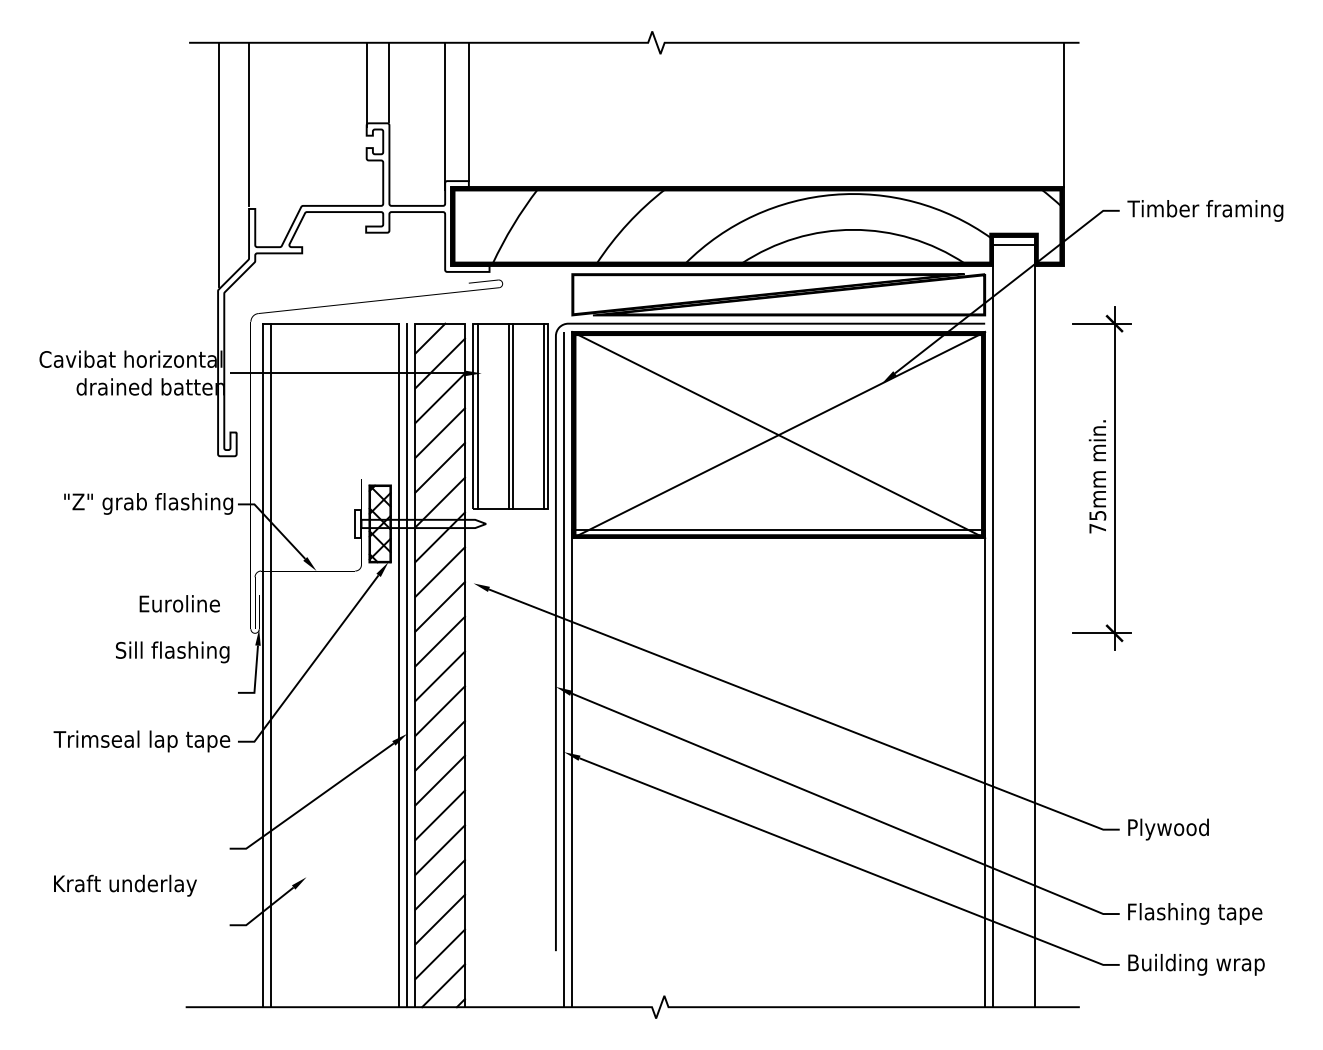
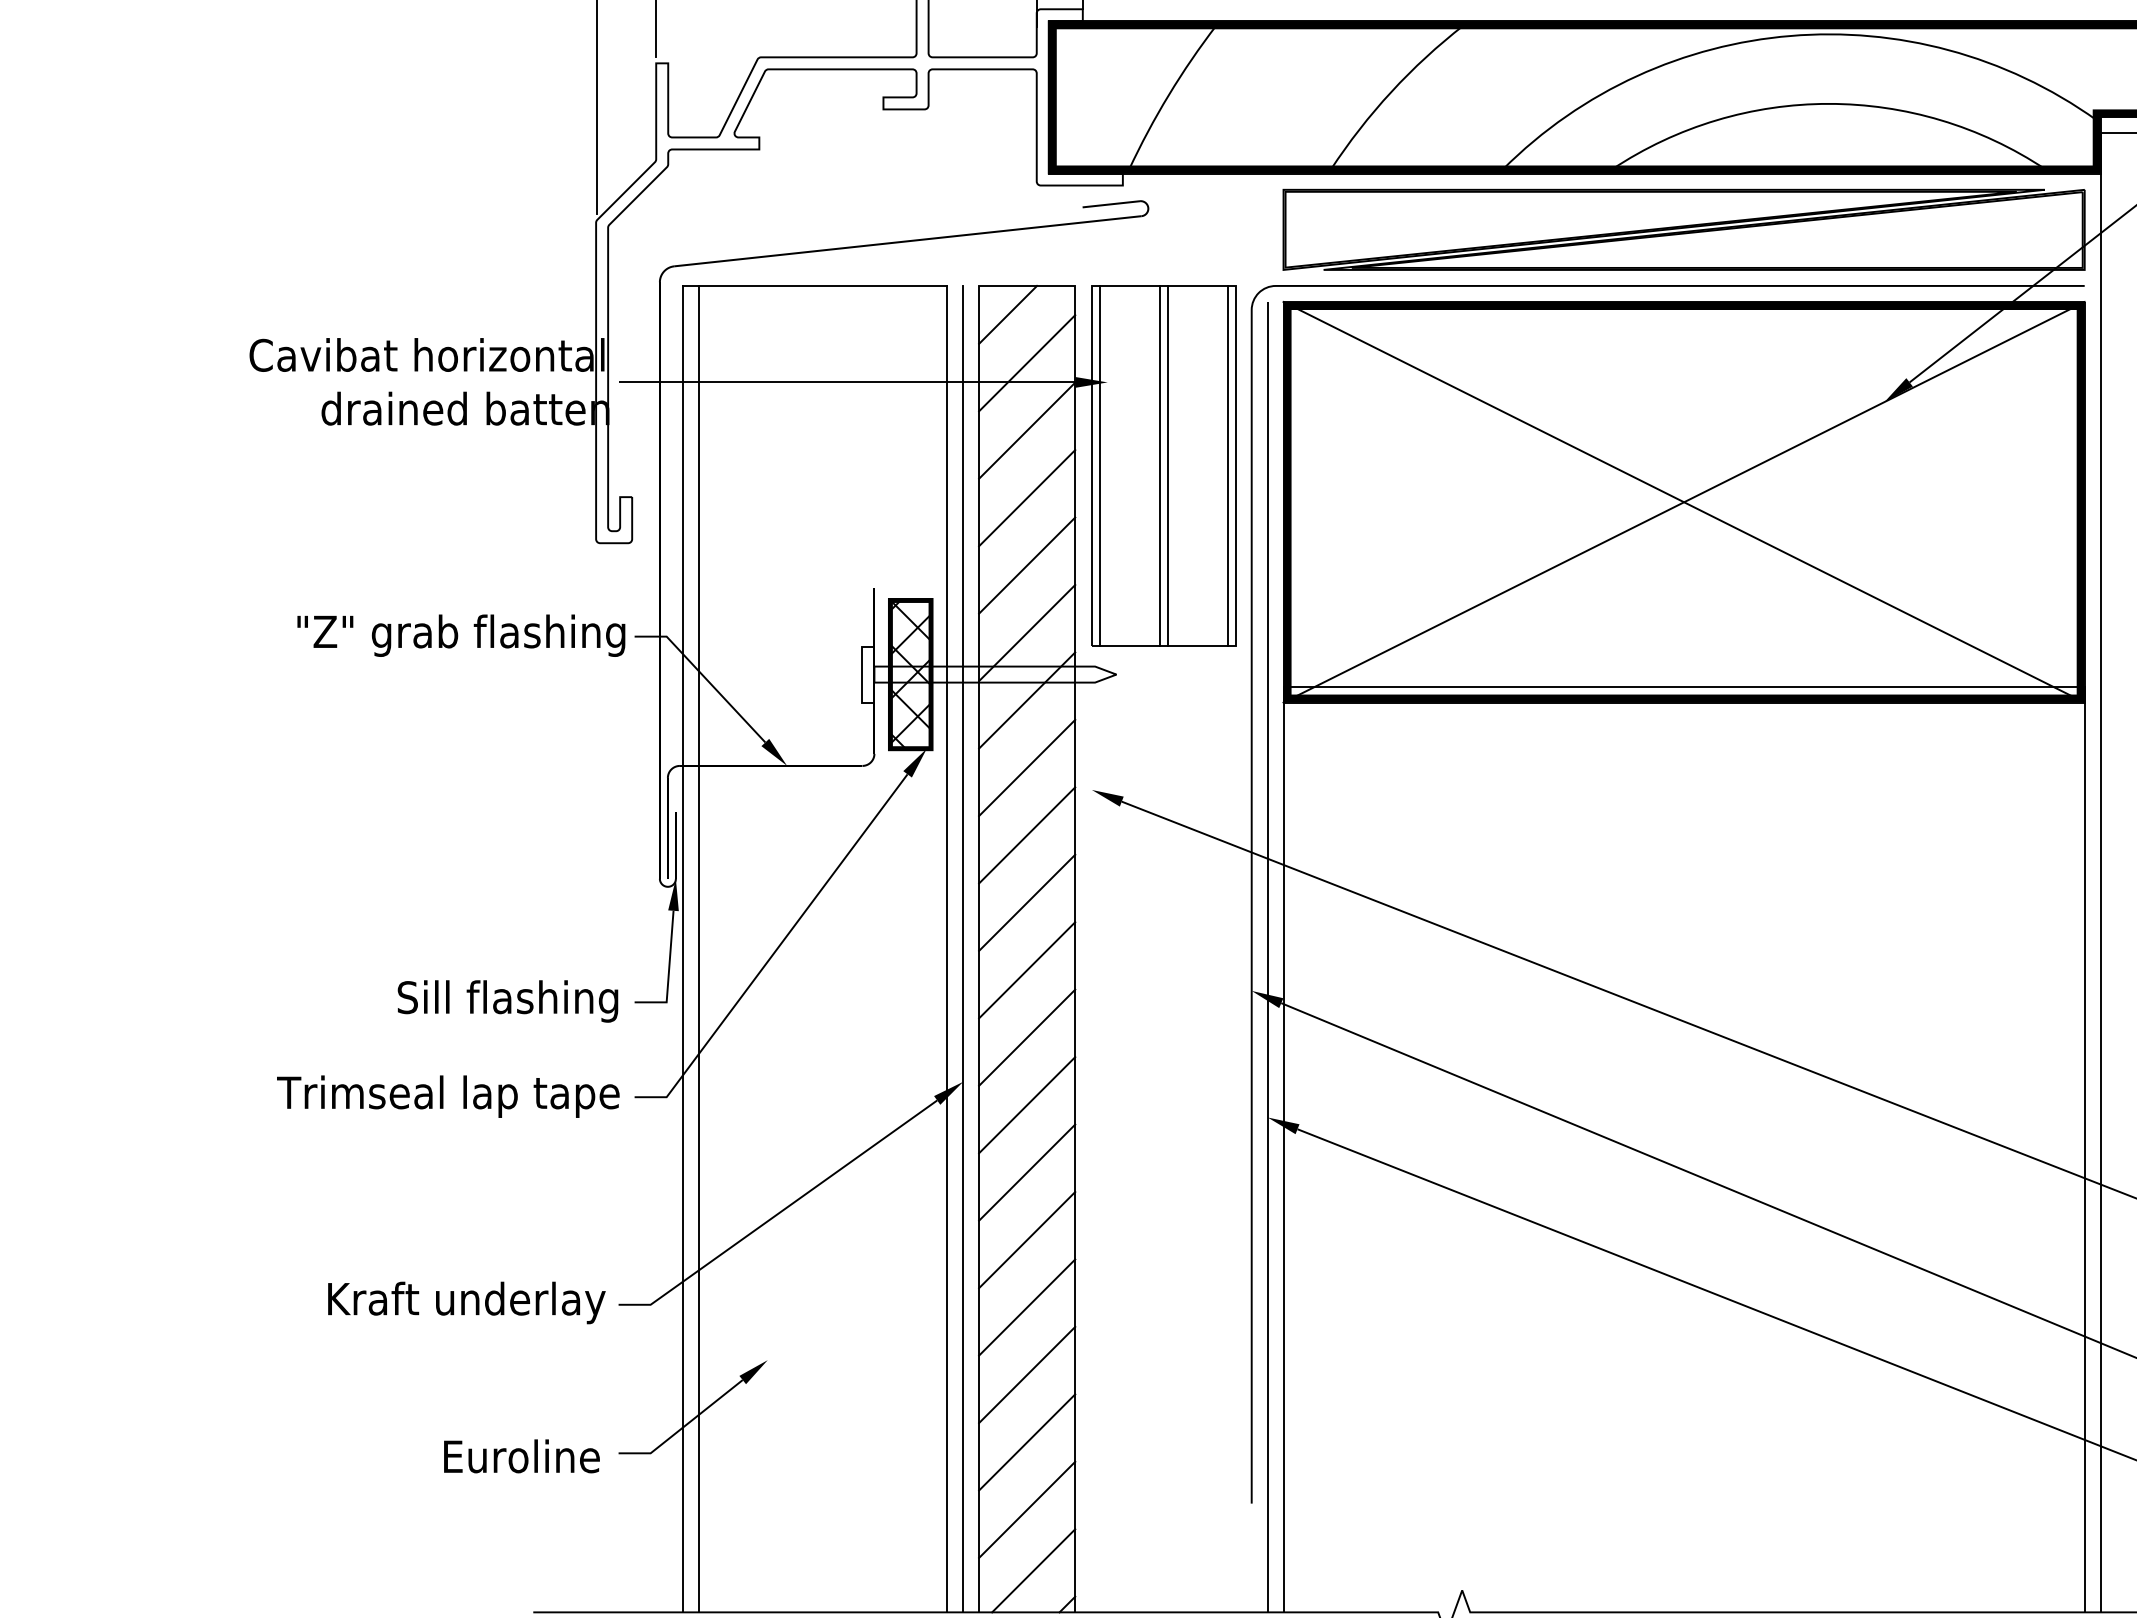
text: (179, 603) -> (521, 1455), moved
text: (172, 652) -> (507, 1001), moved
text: (125, 885) -> (466, 1302), moved

